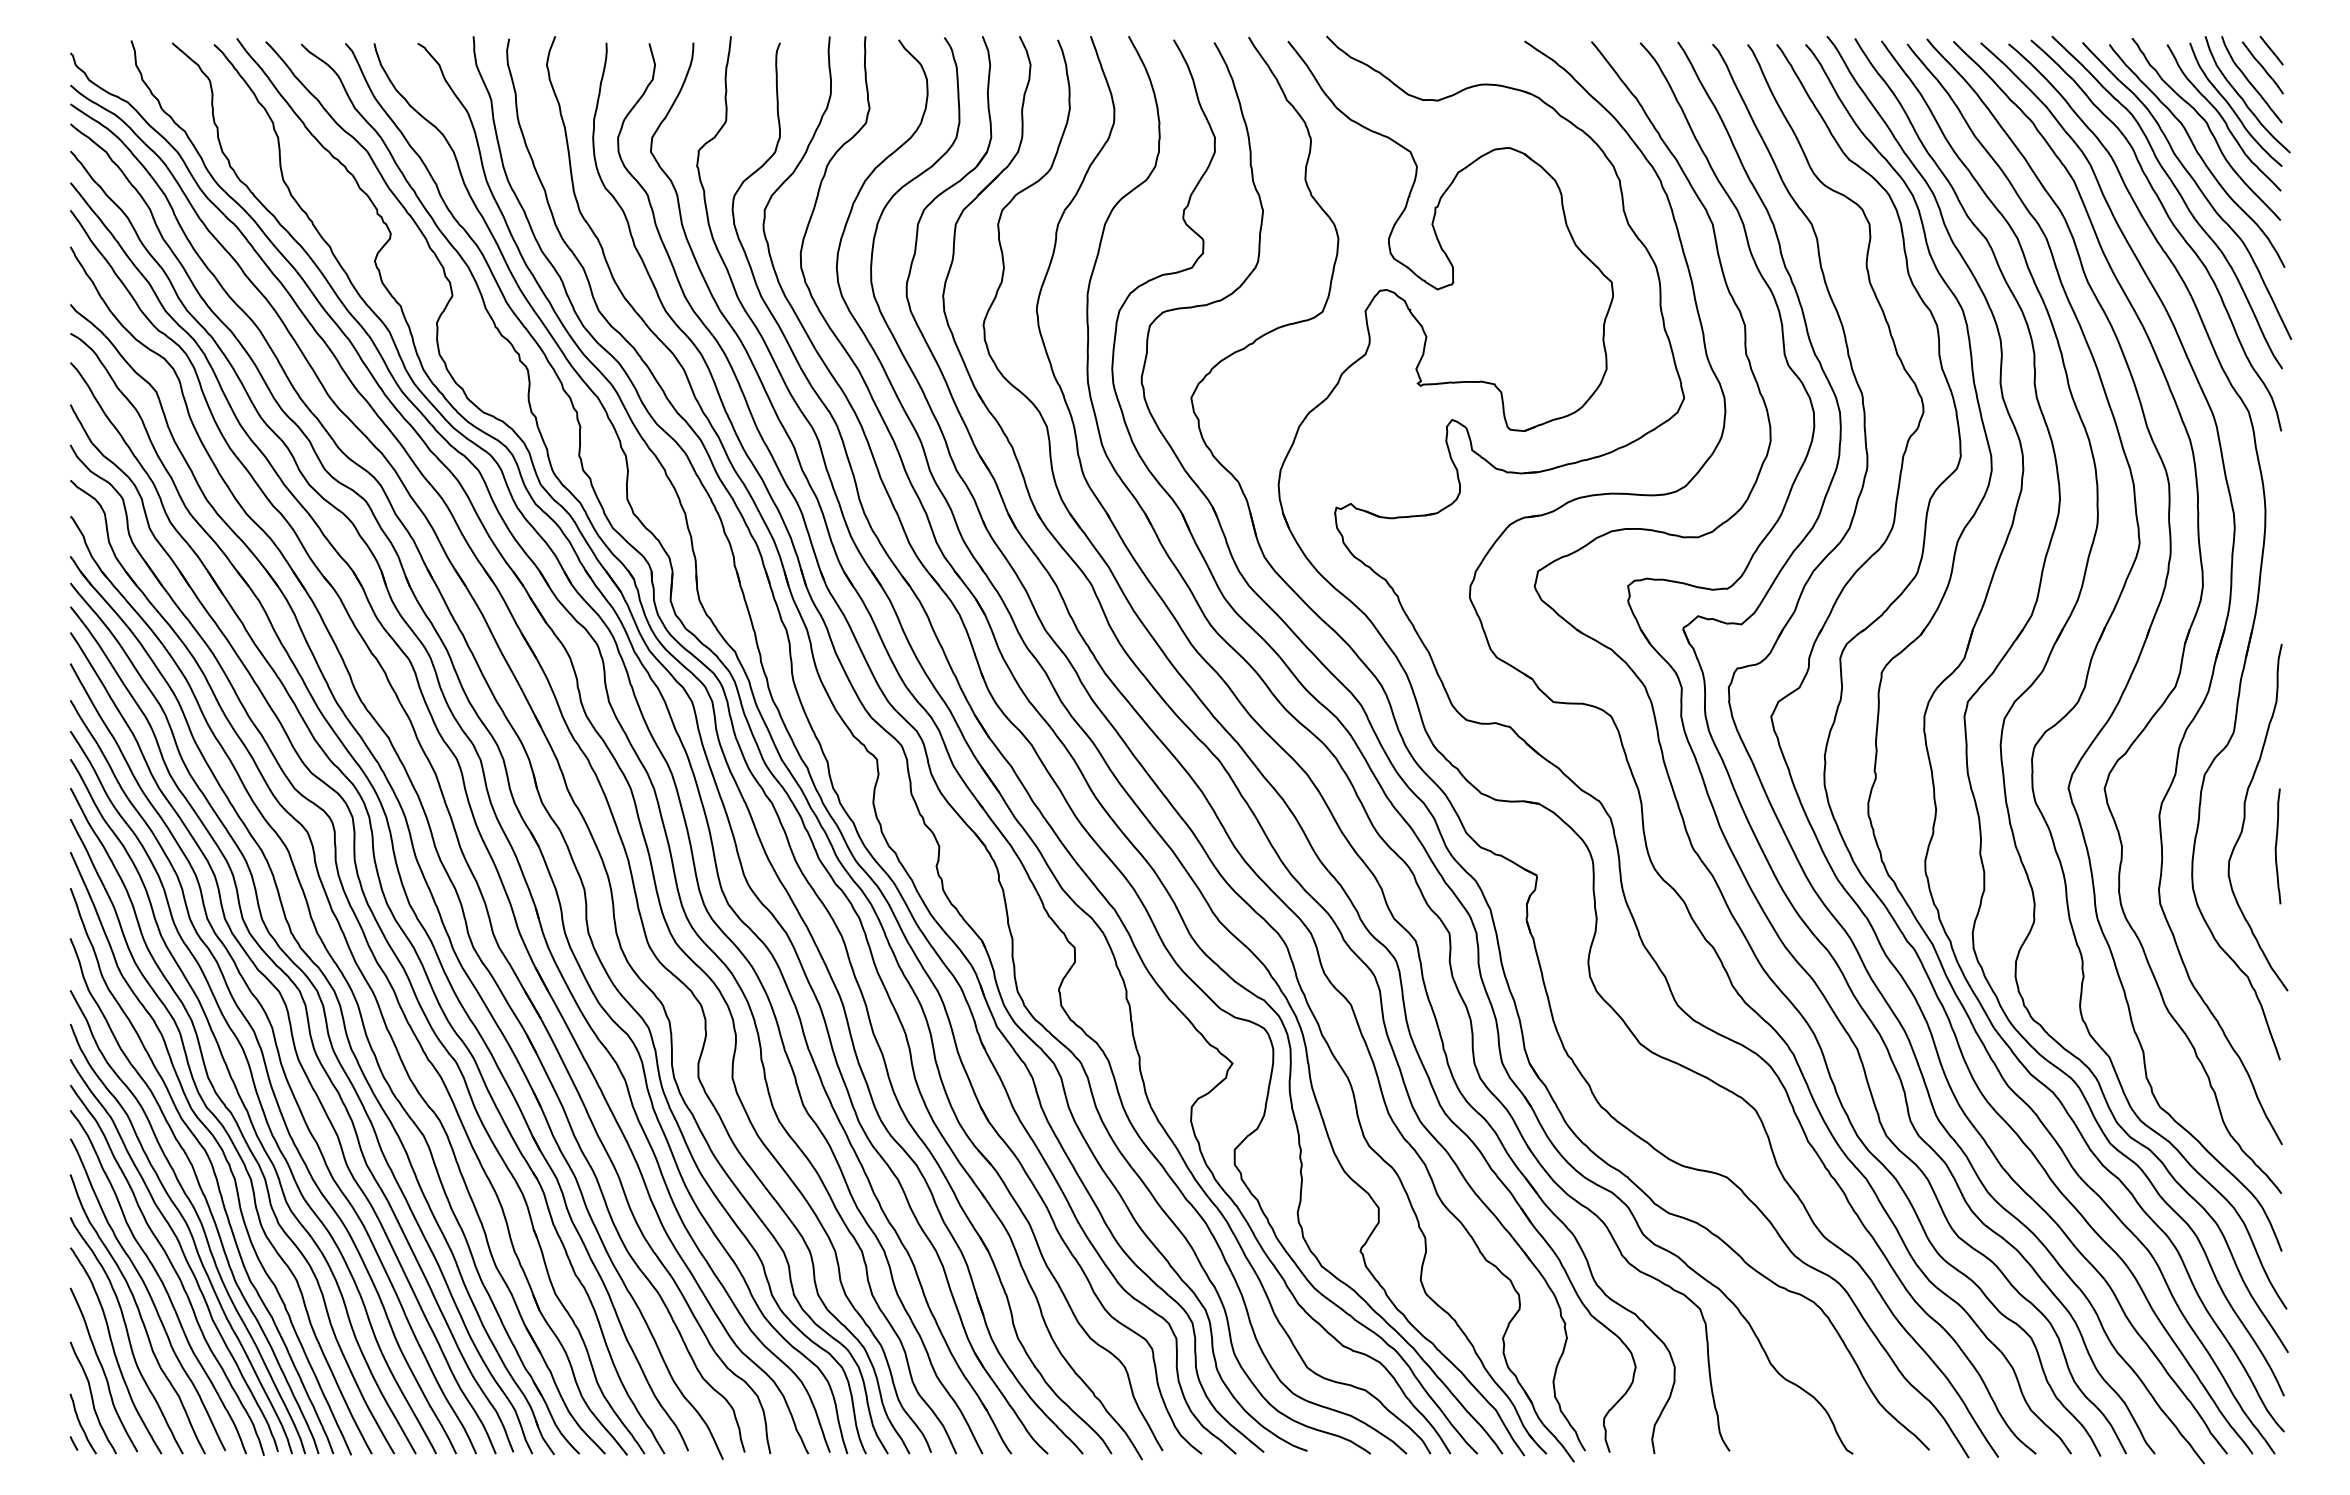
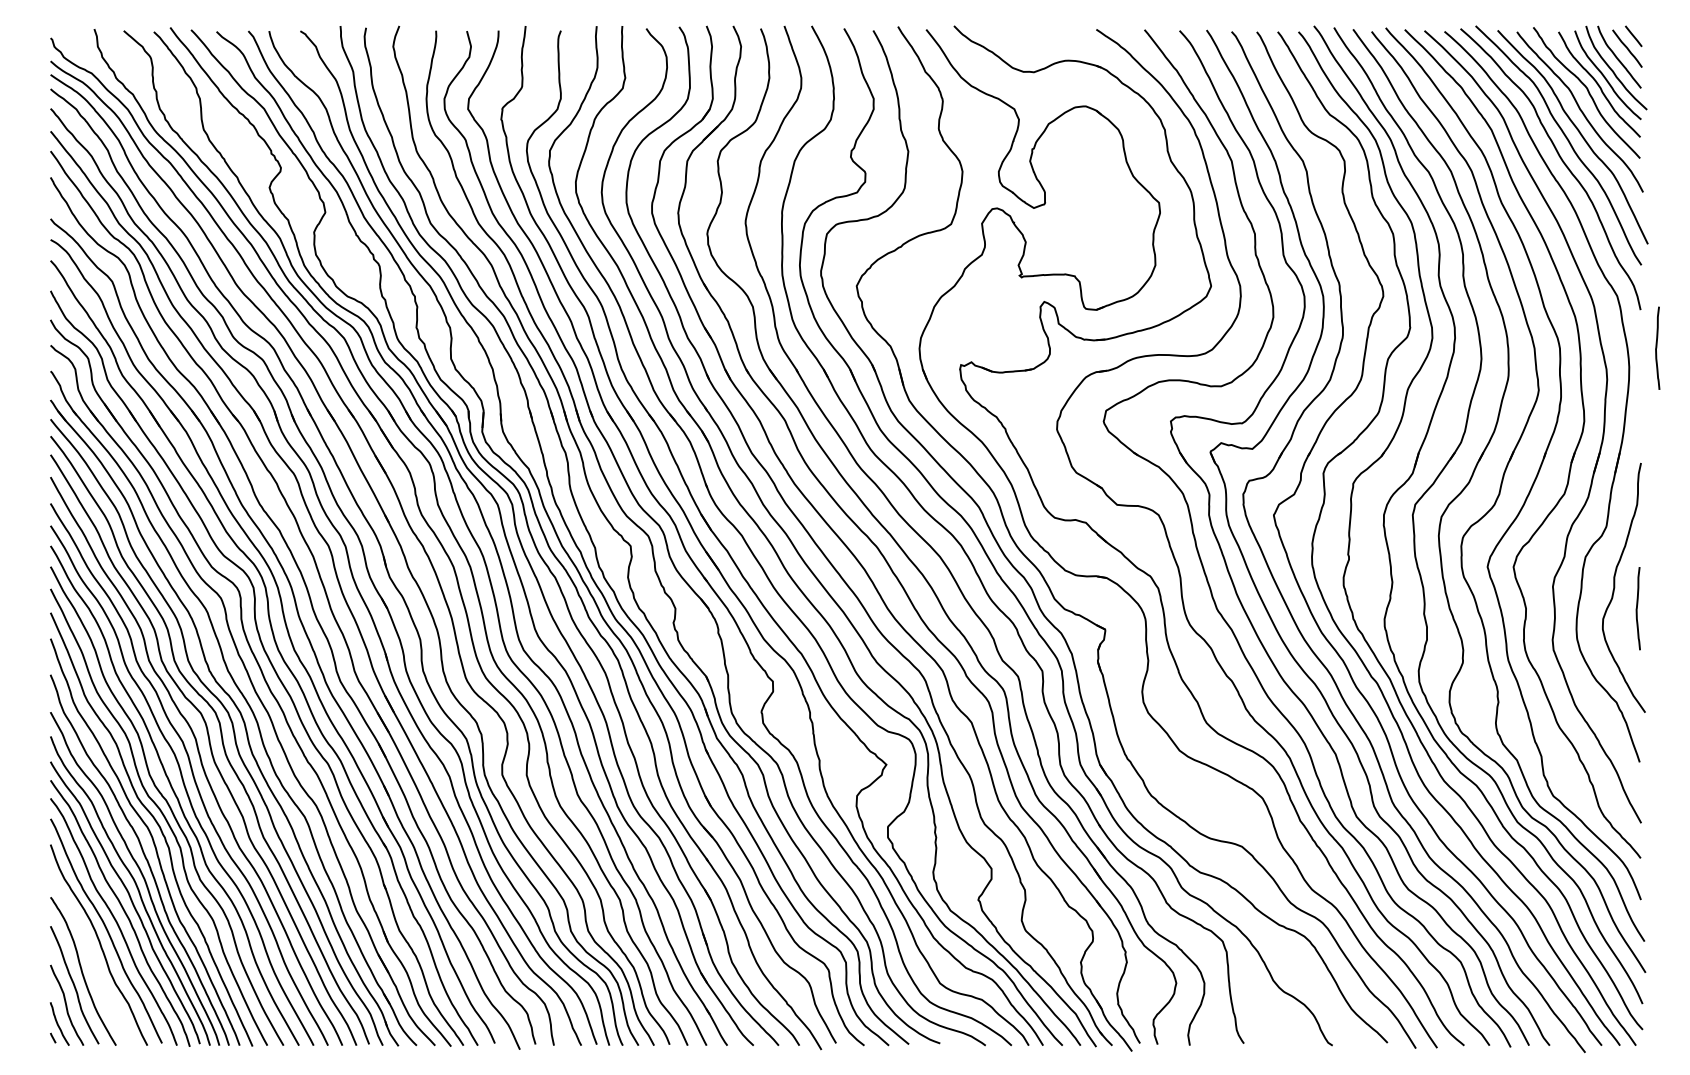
curve: (2303, 484) -> (1656, 348), added
curve: (127, 1335) -> (91, 960), removed

